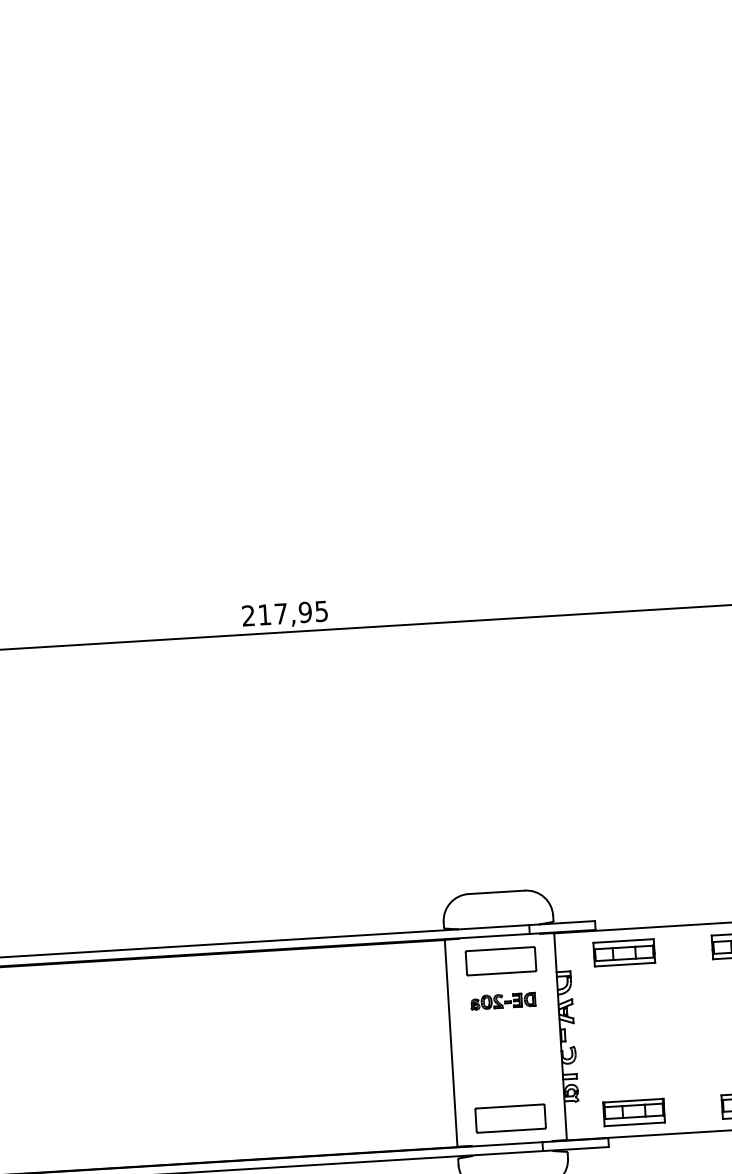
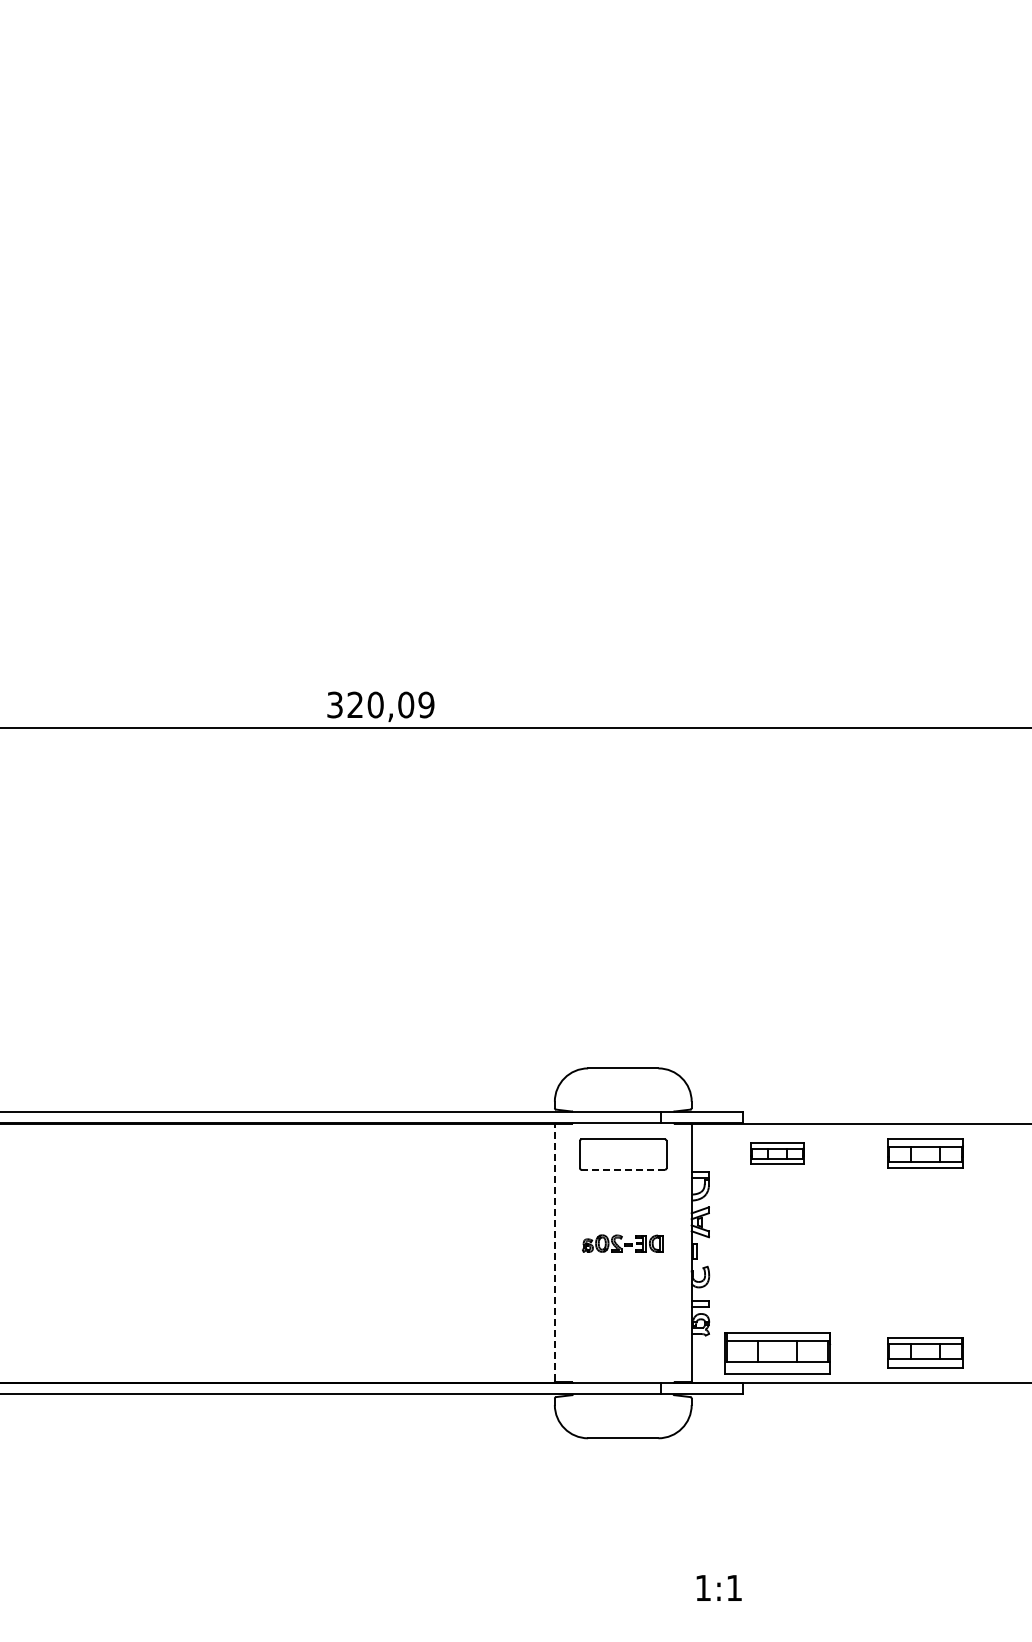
text: (284, 613) -> (380, 704), 217,95 -> 320,09
part: (624, 952) -> (777, 1153), size x0.7
line: (501, 973) -> (623, 1169), solid -> dashed
part: (502, 1001) -> (622, 1243), moved
line: (450, 1042) -> (554, 1252), solid -> dashed
part: (634, 1111) -> (777, 1352), size x1.4
part: (510, 1118) -> (623, 1351), removed

